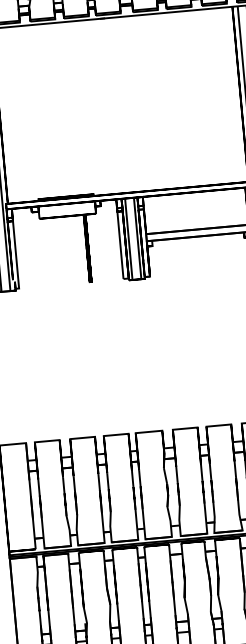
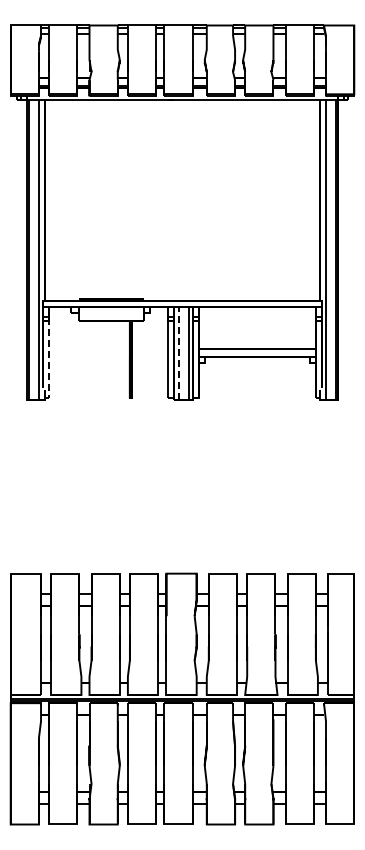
line: (128, 239) -> (178, 353), solid -> dashed
line: (16, 256) -> (49, 361), solid -> dashed

